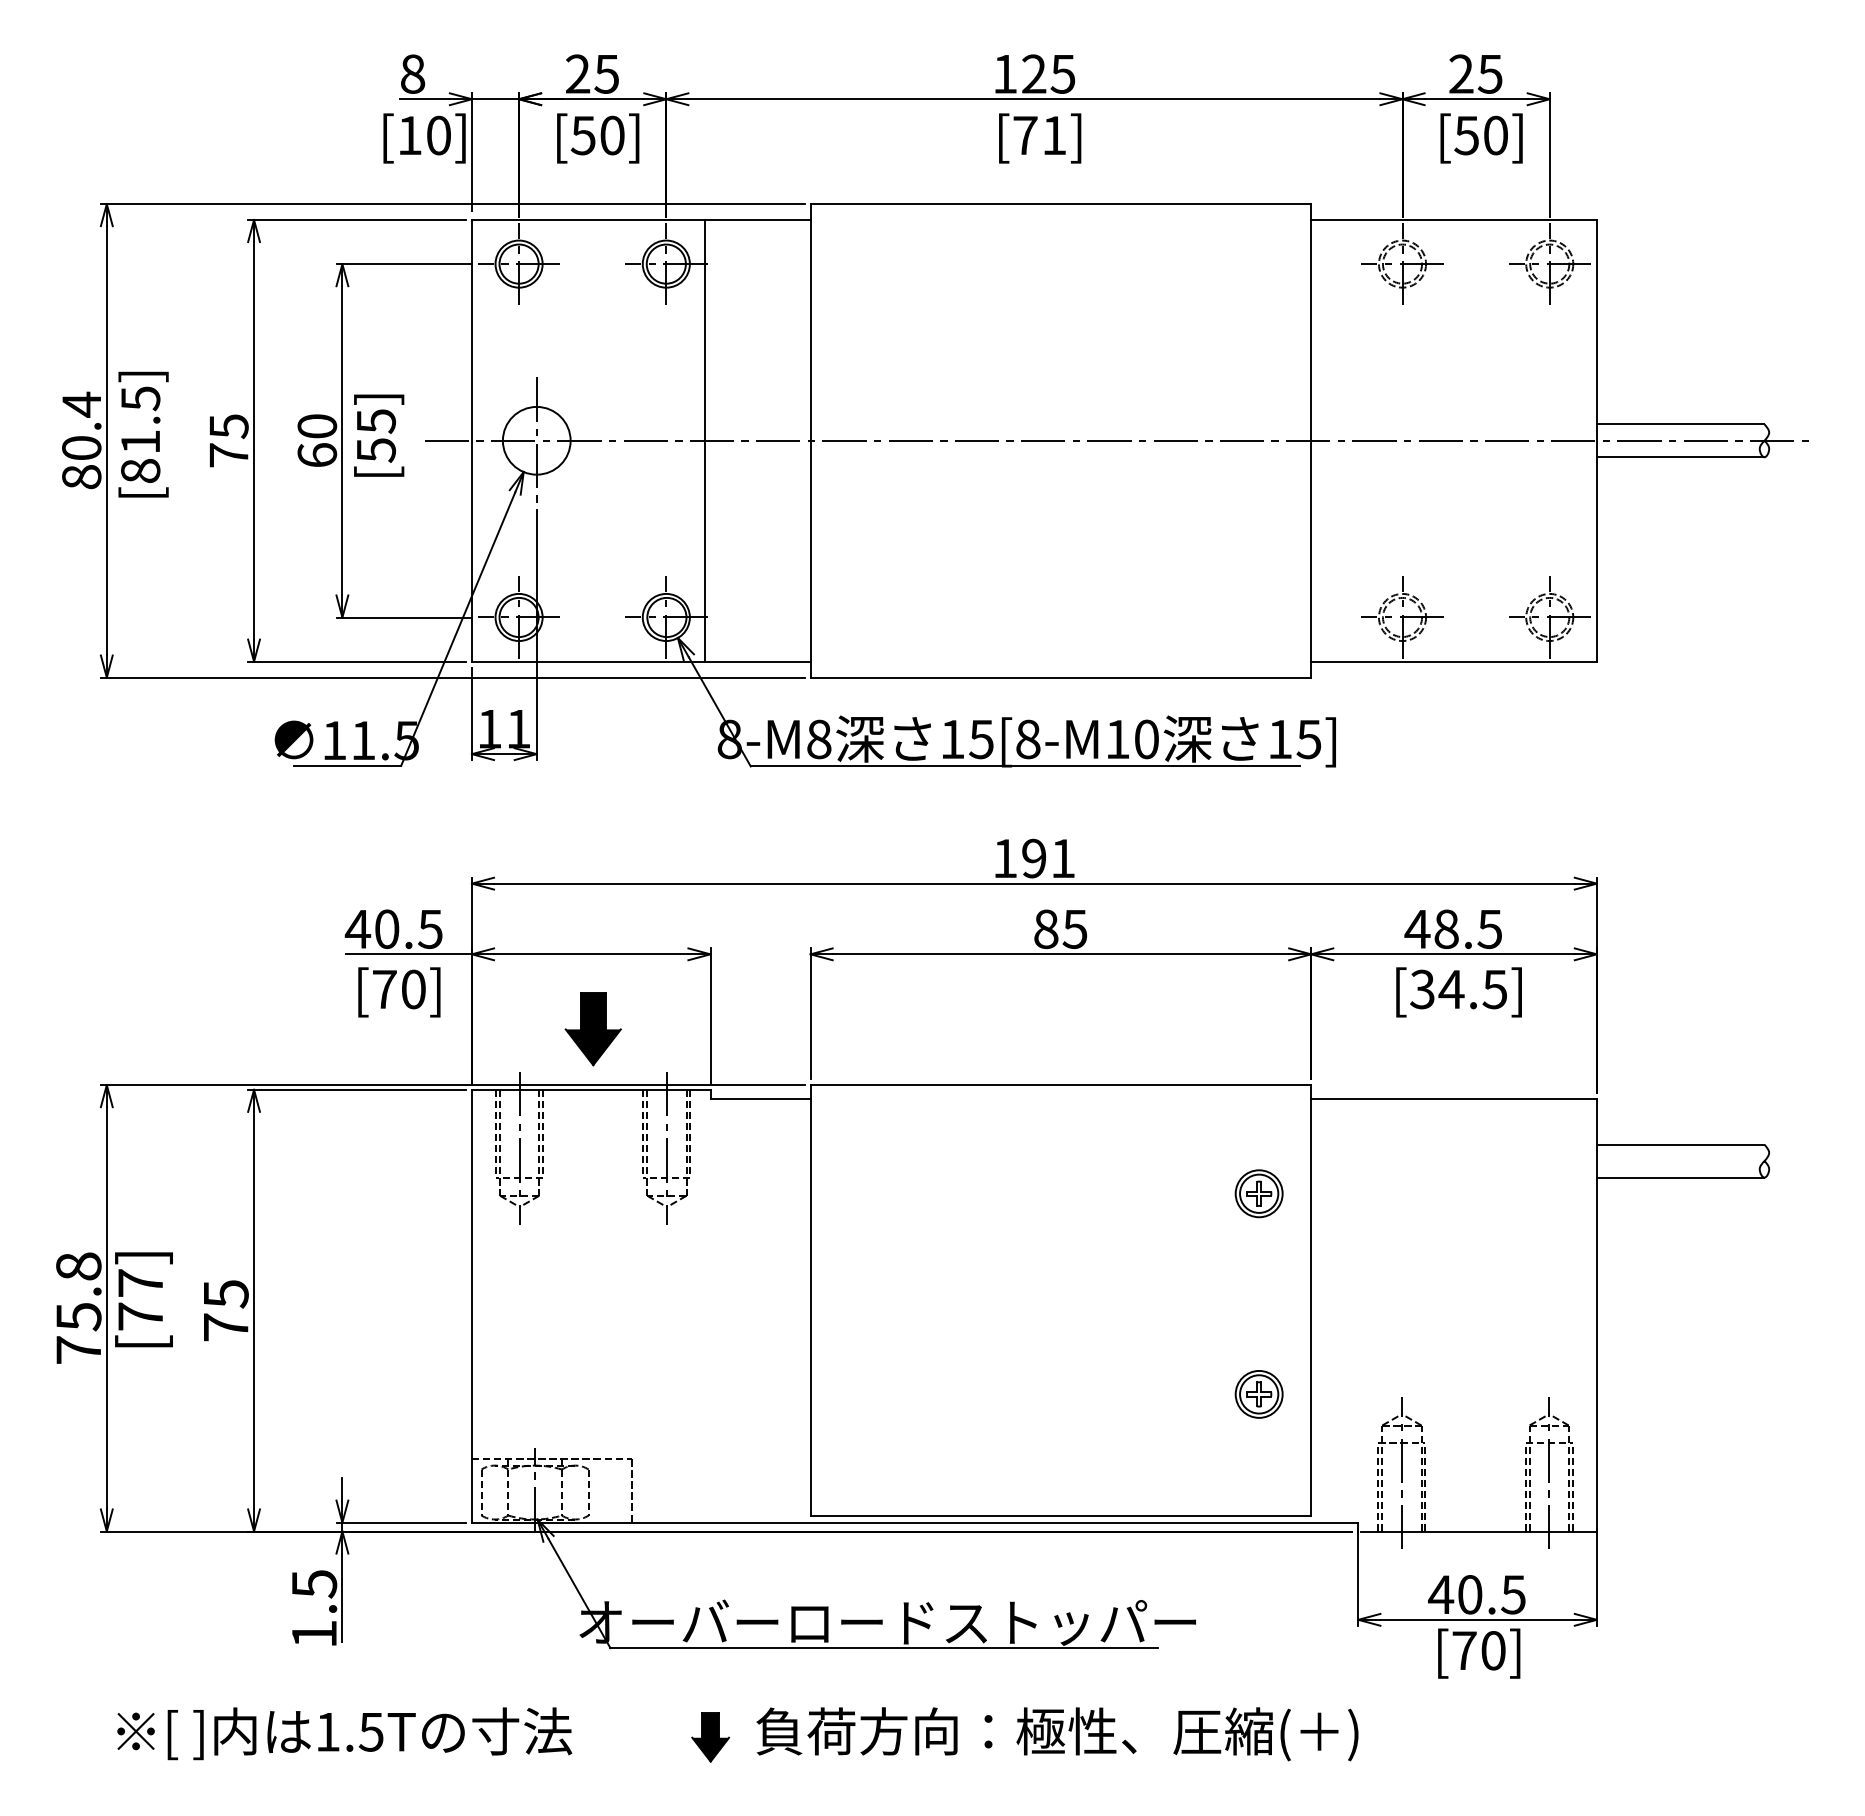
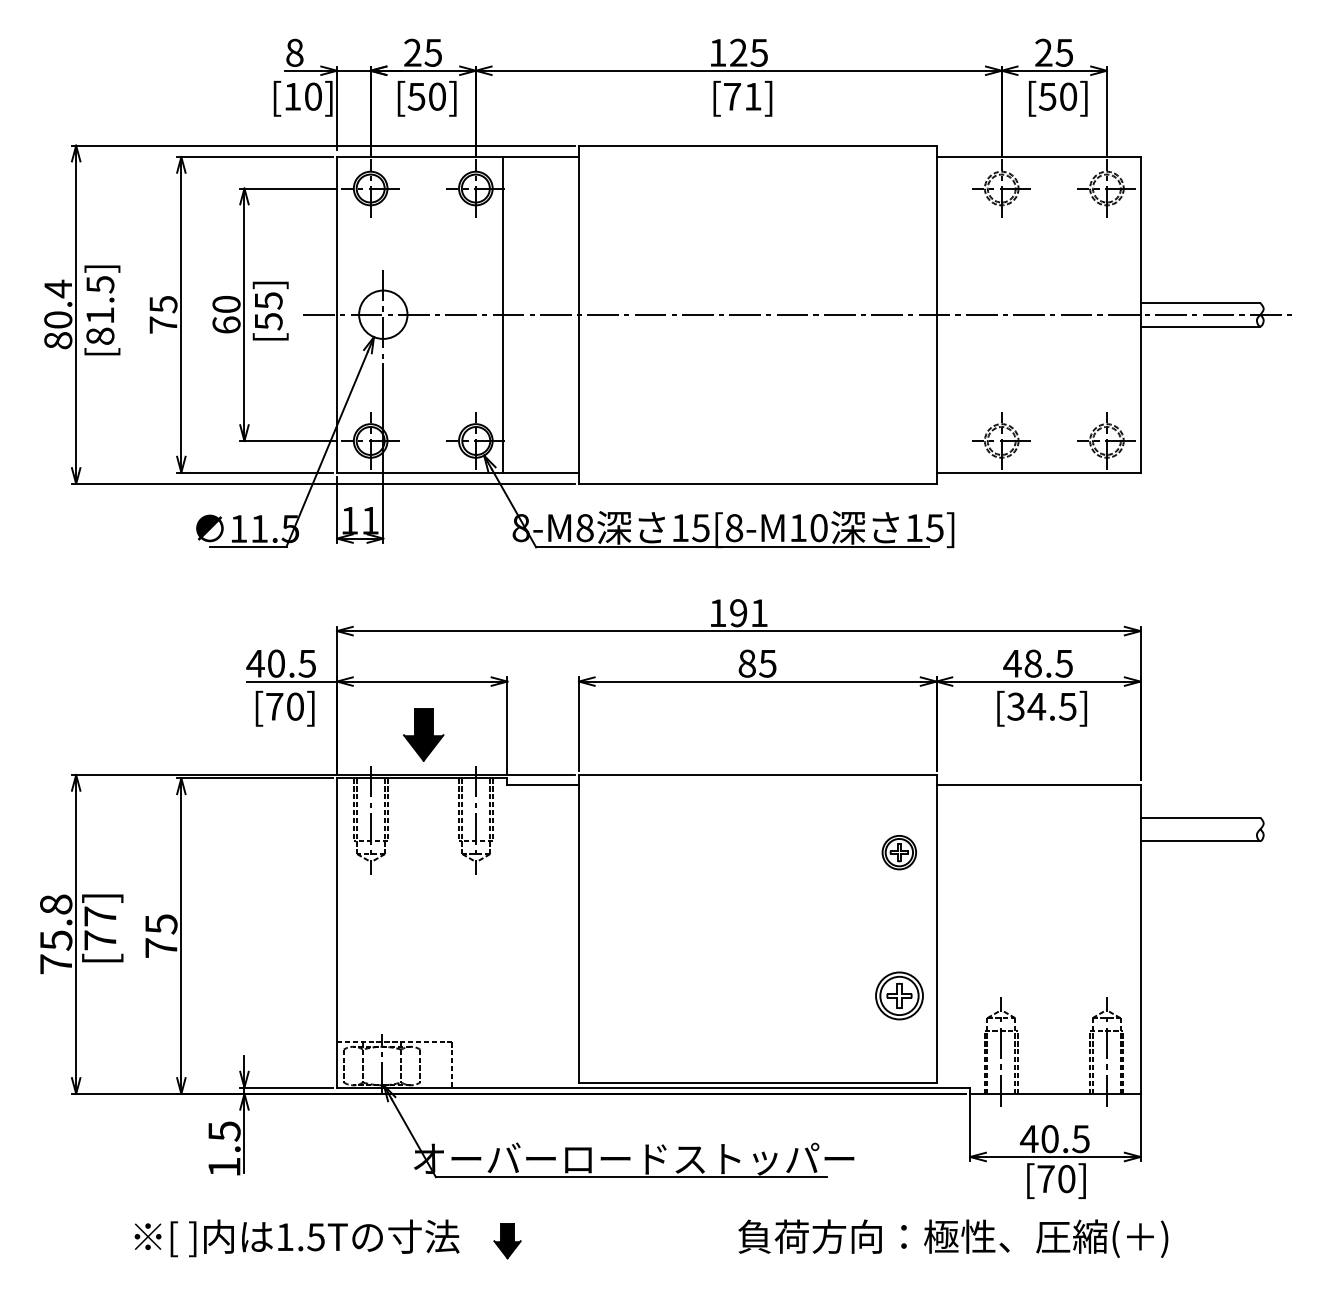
part: (1257, 1393) -> (898, 995), size x1.4
text: (343, 1733) -> (296, 1238), moved
text: (1057, 1733) -> (953, 1238), moved

